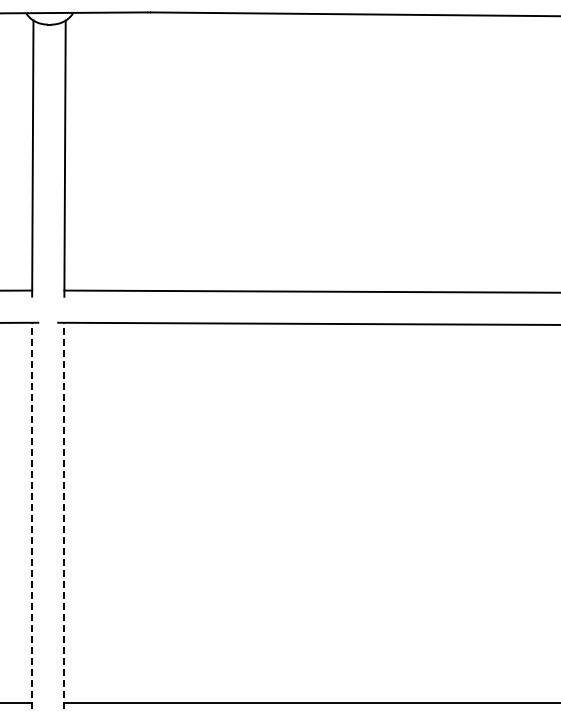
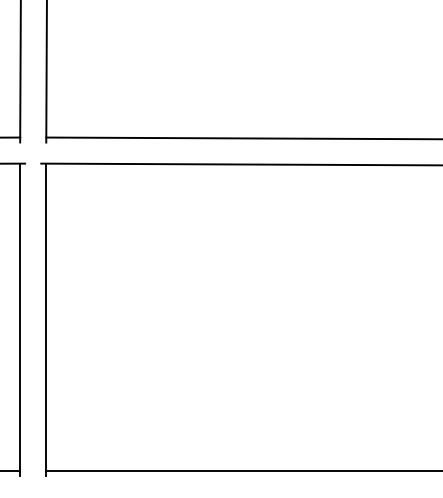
line: (32, 515) -> (20, 319), dashed -> solid
line: (64, 515) -> (46, 319), dashed -> solid

